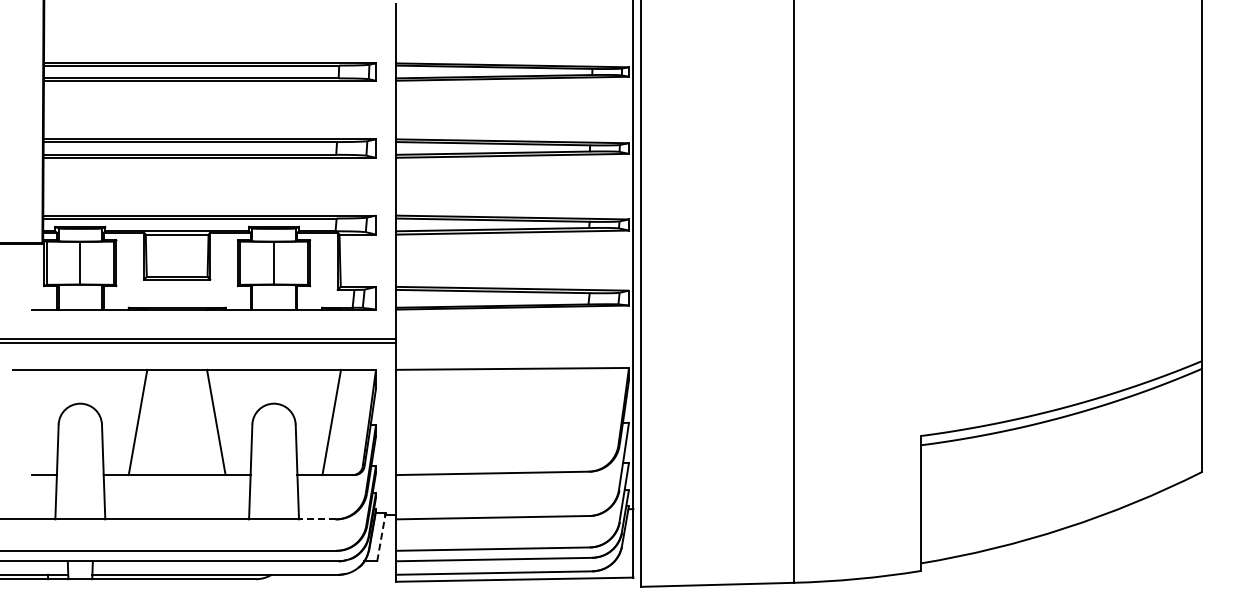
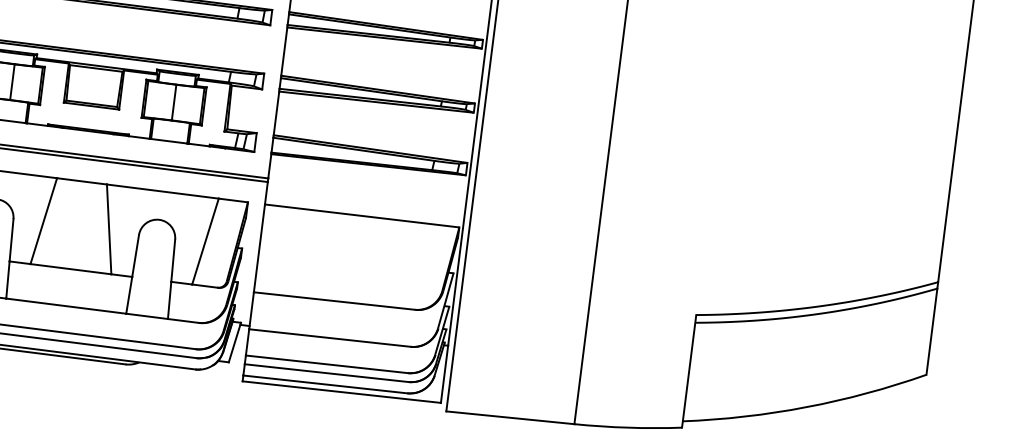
line: (316, 519) -> (182, 320), dashed -> solid
line: (381, 537) -> (234, 342), dashed -> solid

